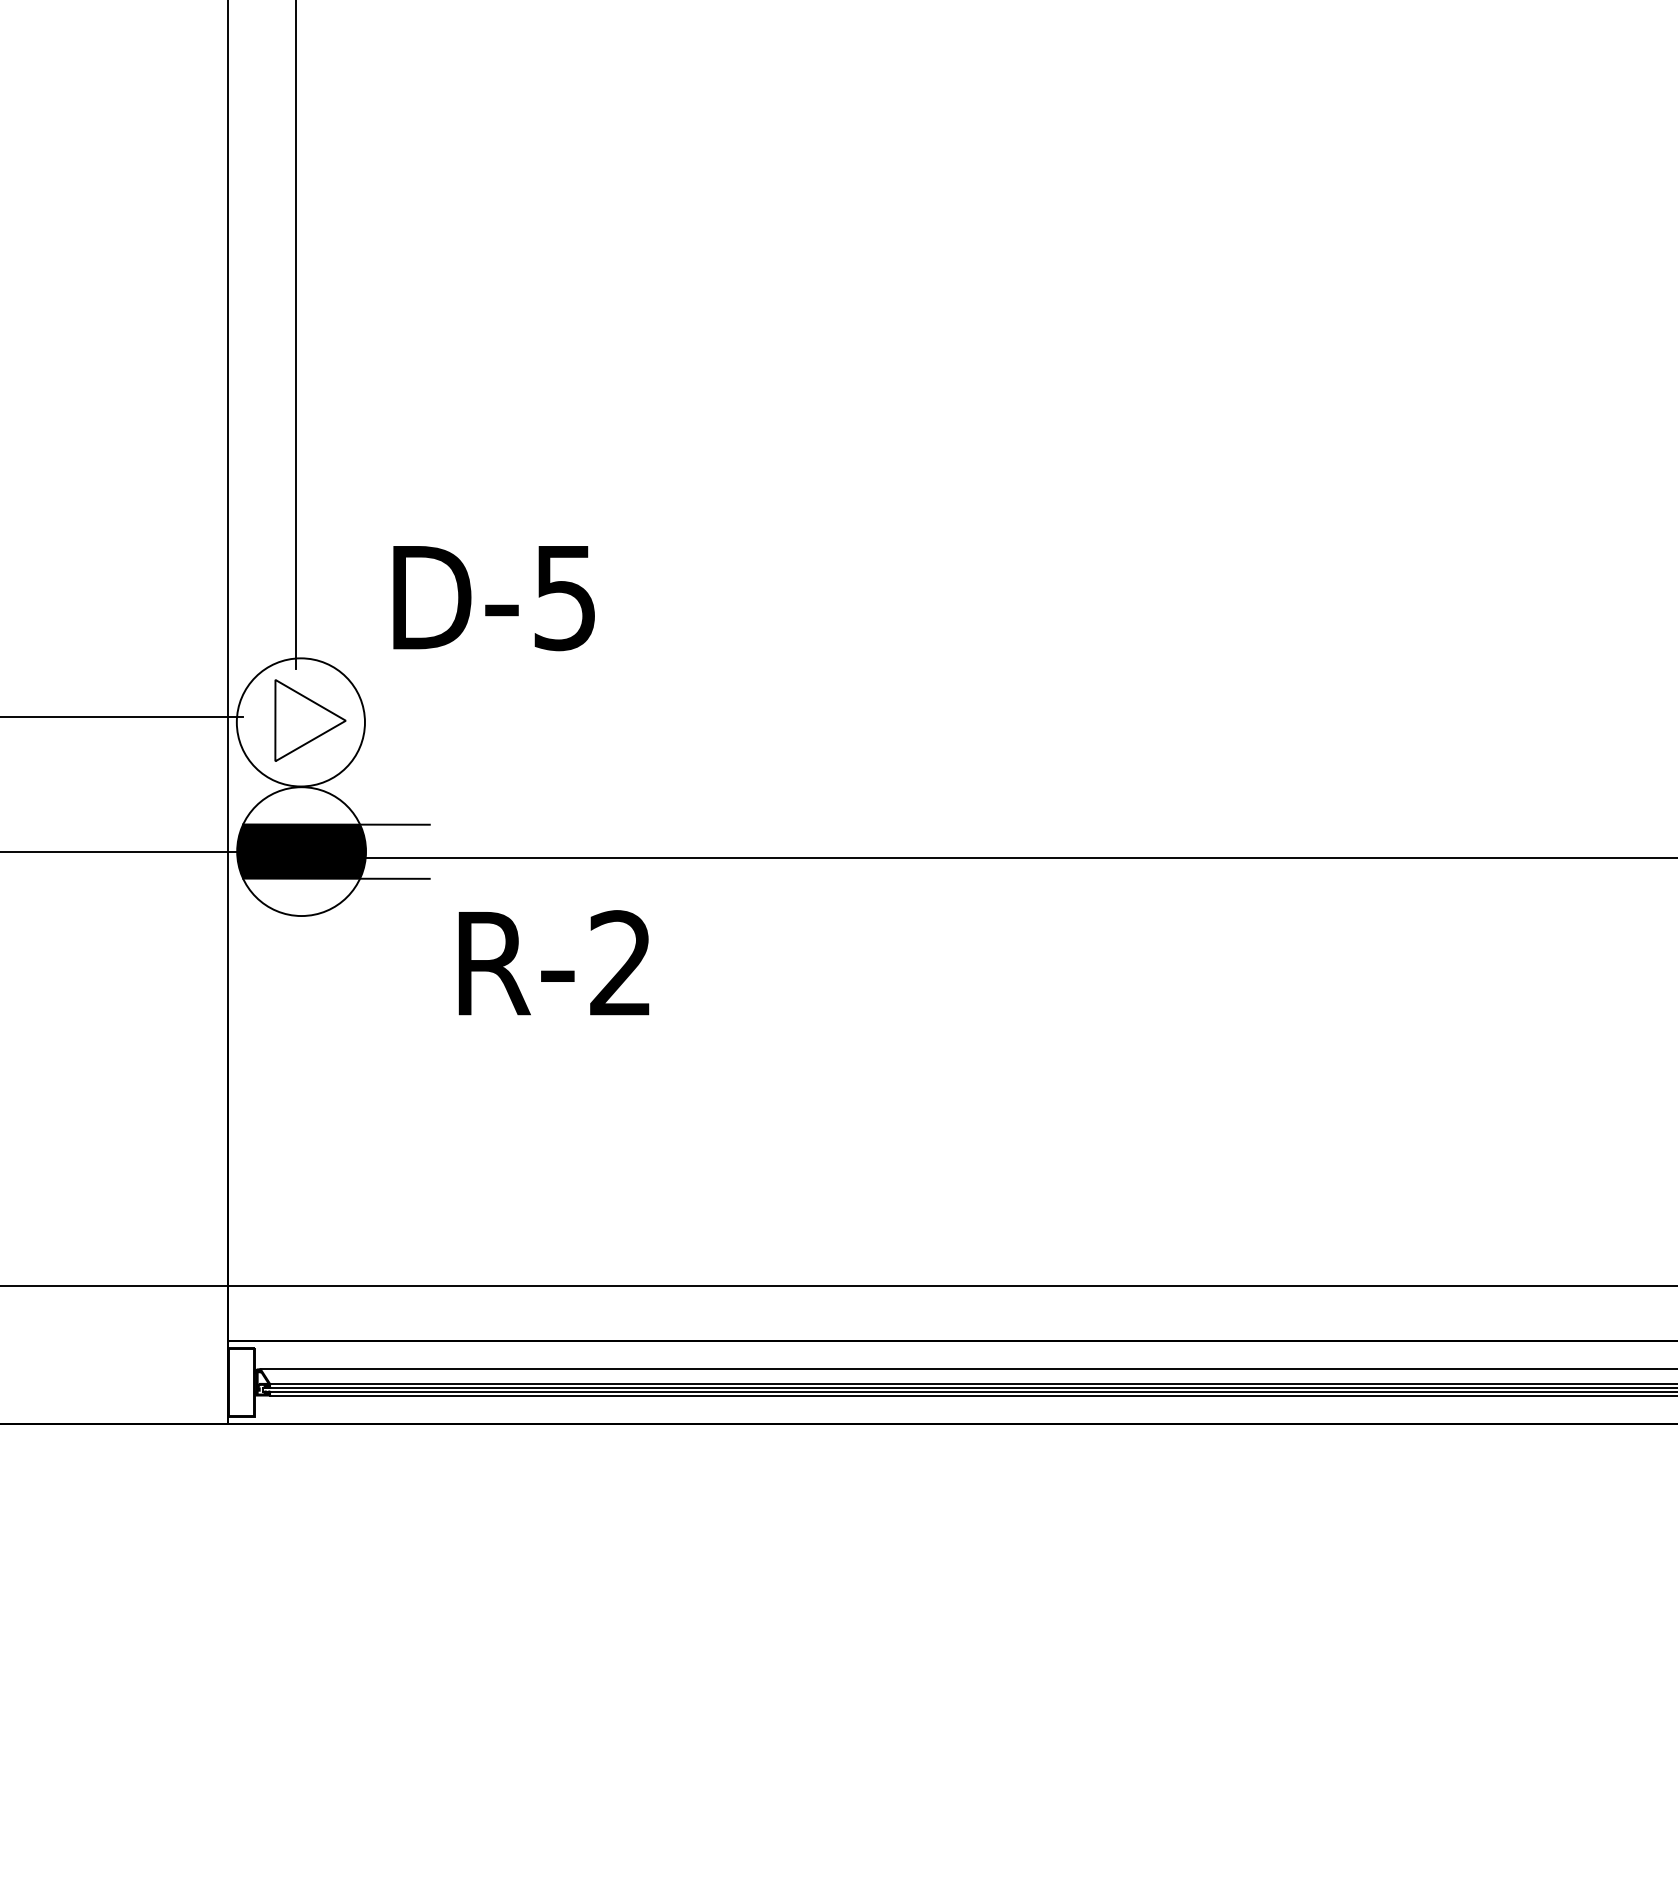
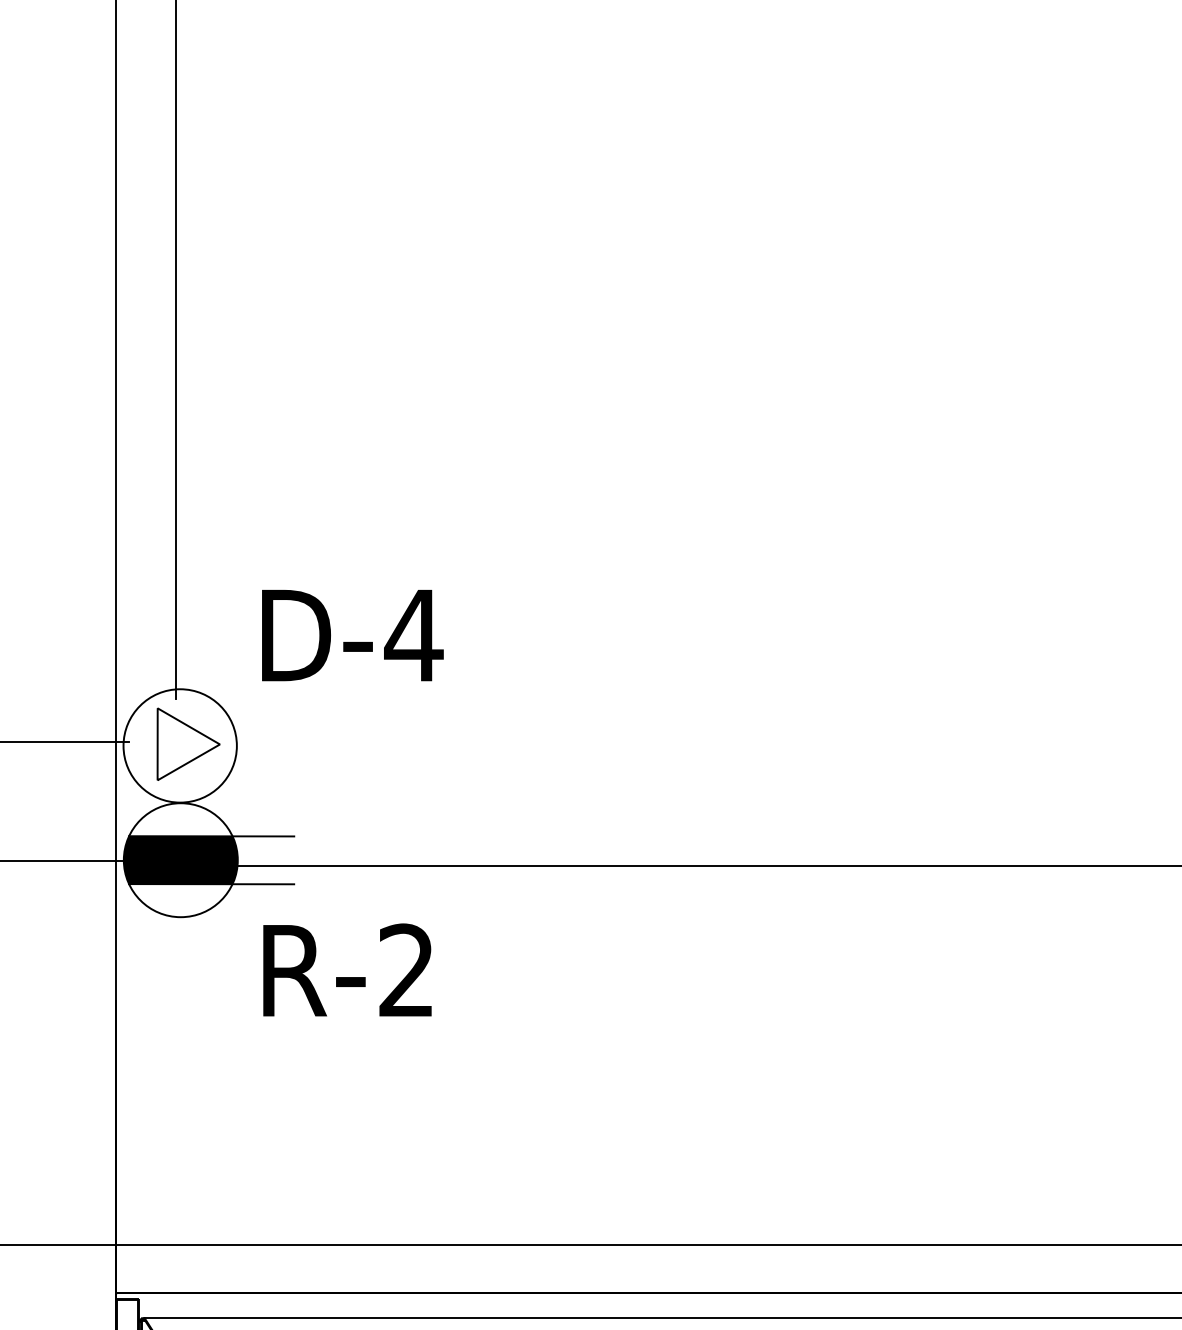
text: (564, 598) -> (413, 636), D-5 -> D-4
text: (553, 962) -> (347, 969), moved

